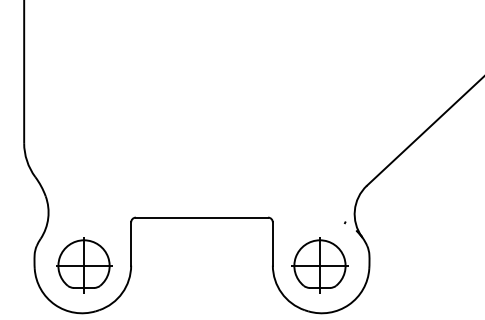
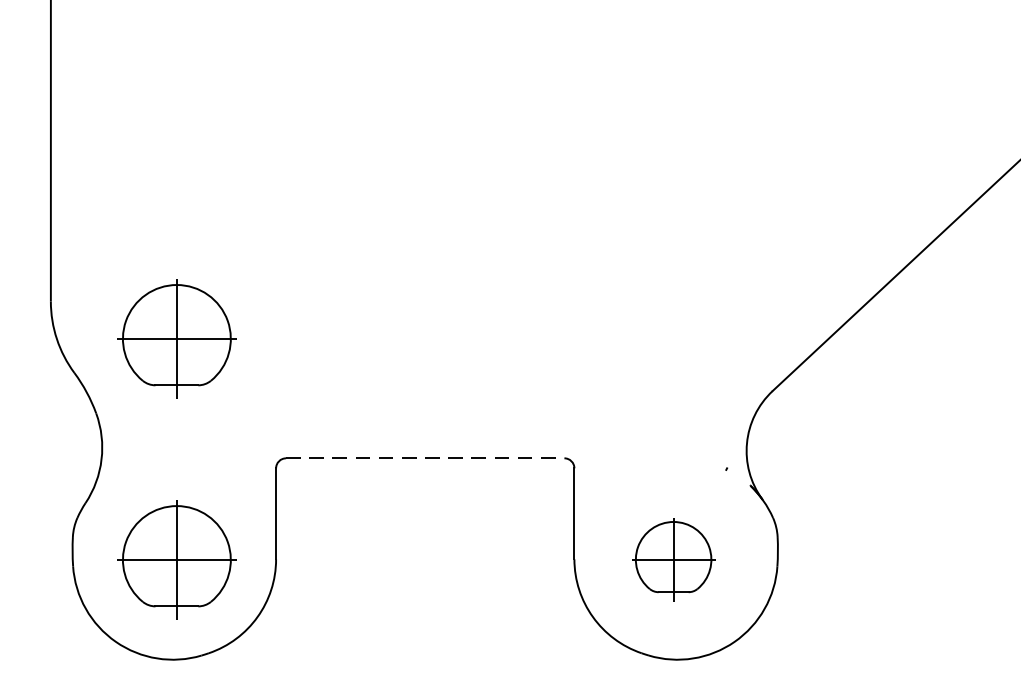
part: (84, 160) -> (177, 338), added
line: (202, 217) -> (426, 458), solid -> dashed
part: (319, 265) -> (672, 559), size x0.7

